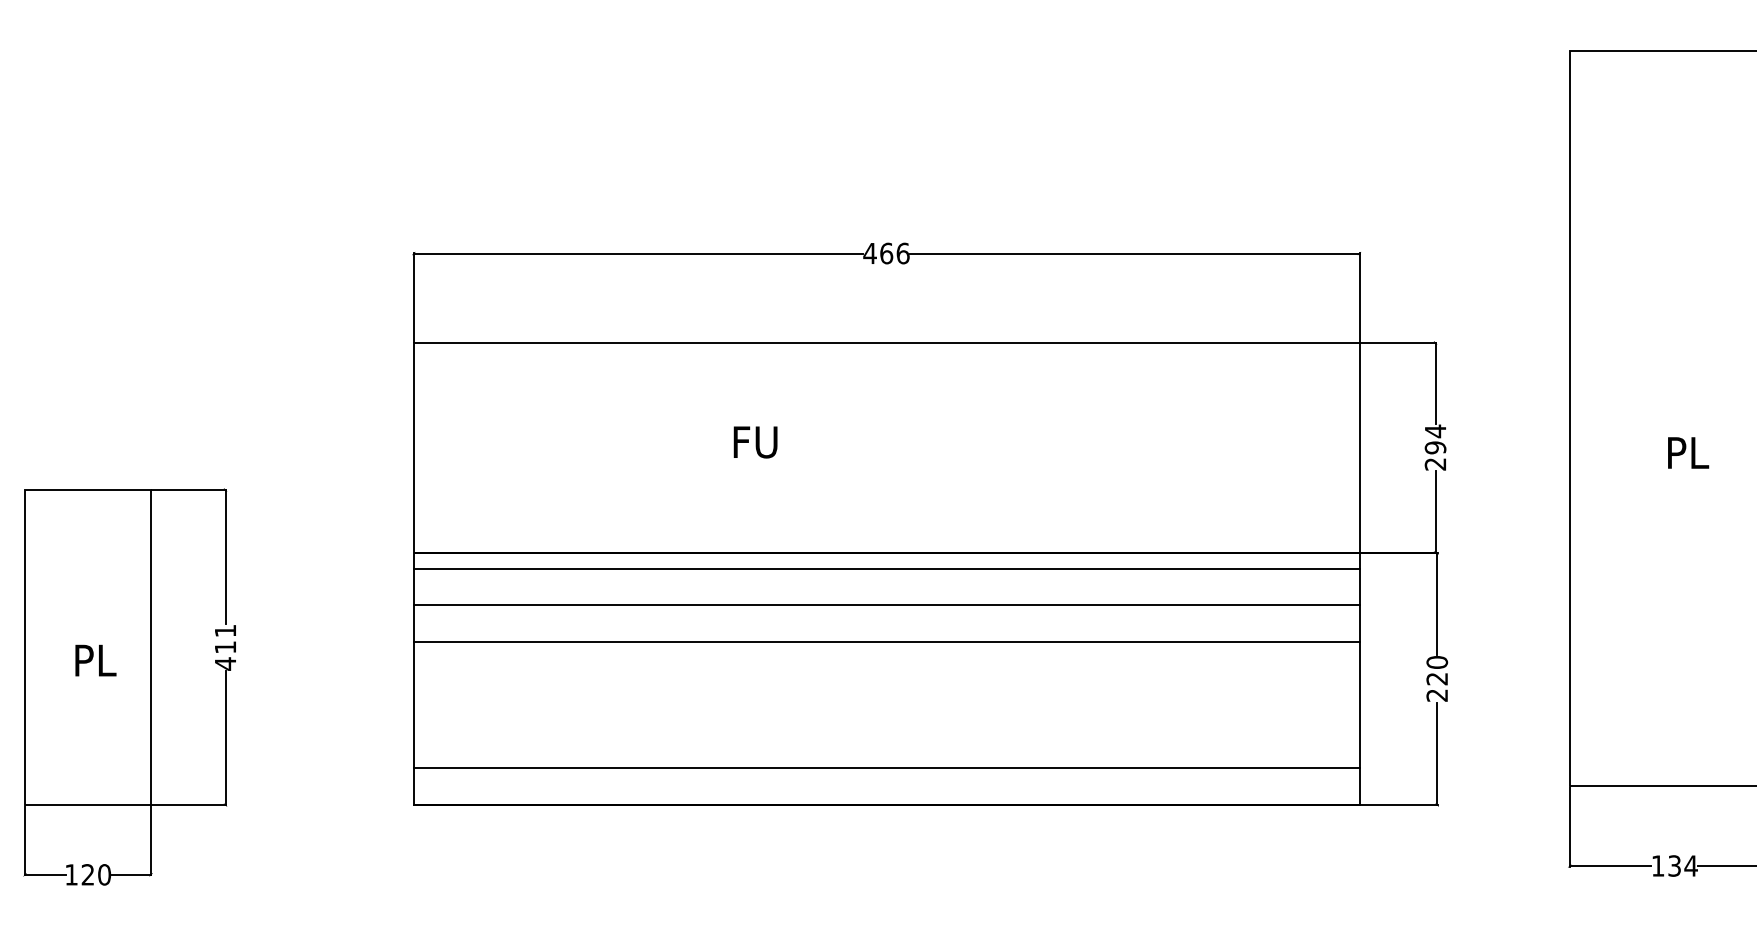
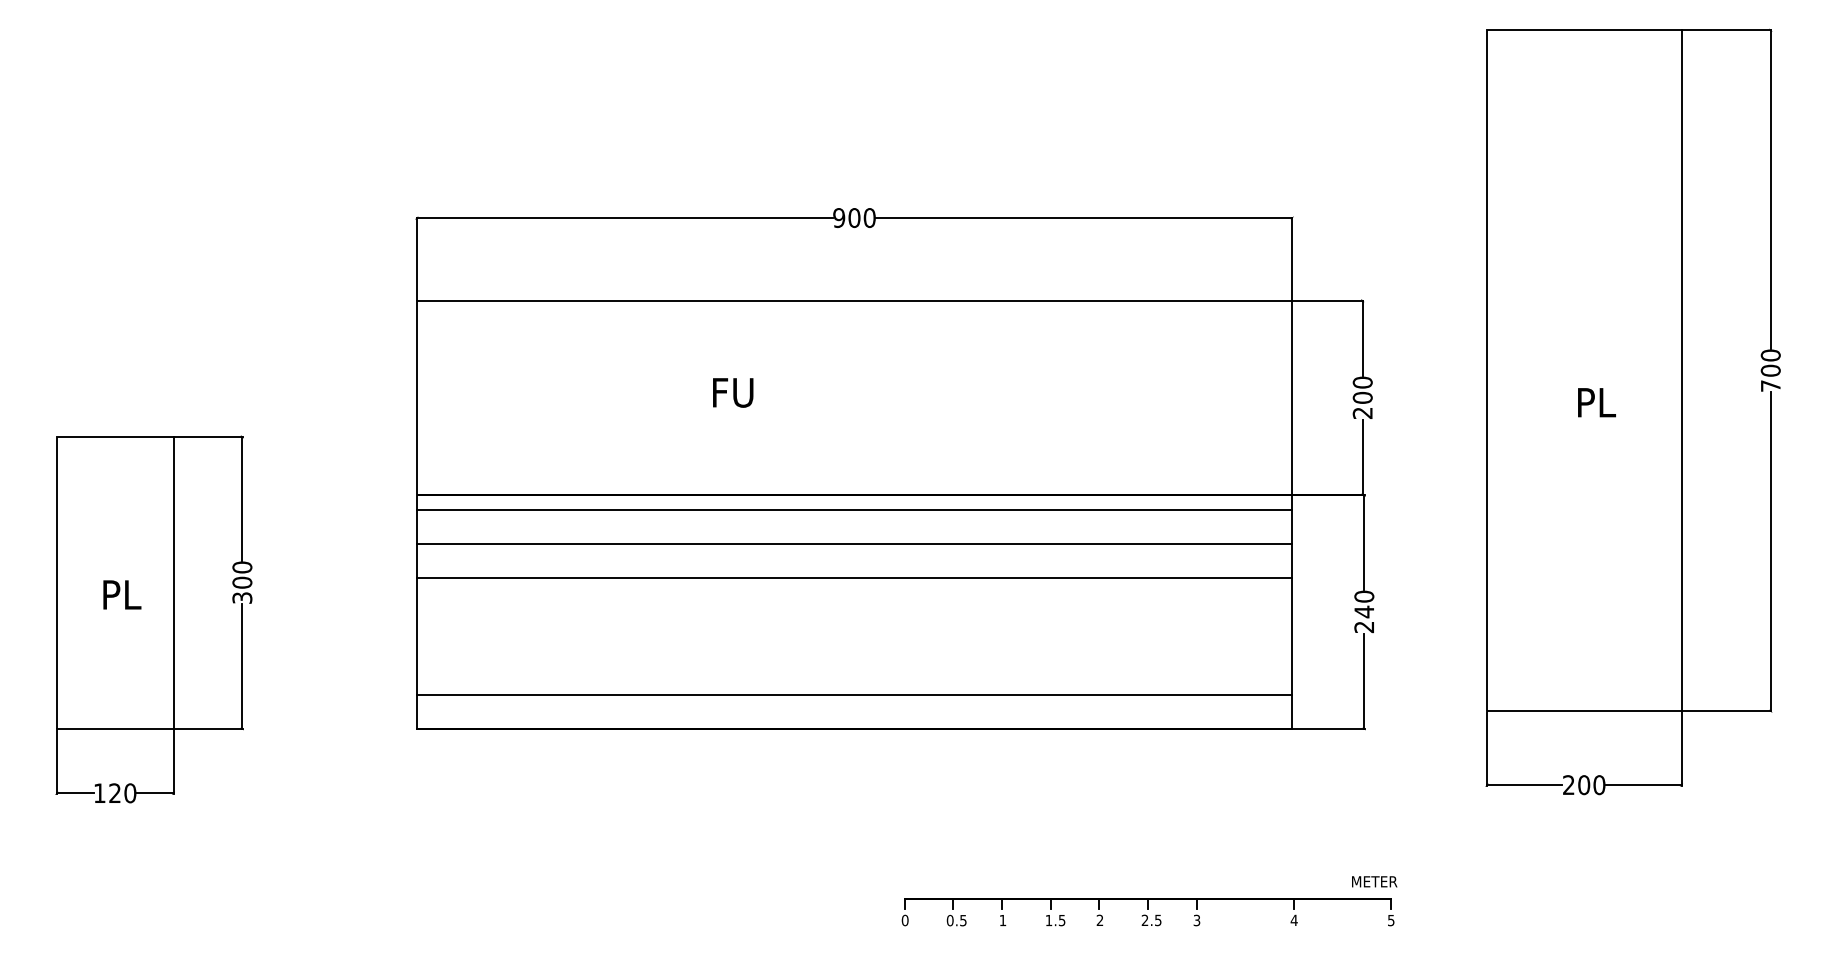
text: (885, 254) -> (853, 218), 466 -> 900
text: (1435, 438) -> (1362, 389), 294 -> 200
text: (225, 647) -> (242, 582), 411 -> 300
text: (1436, 678) -> (1363, 611), 220 -> 240
text: (1675, 866) -> (1584, 785), 134 -> 200

